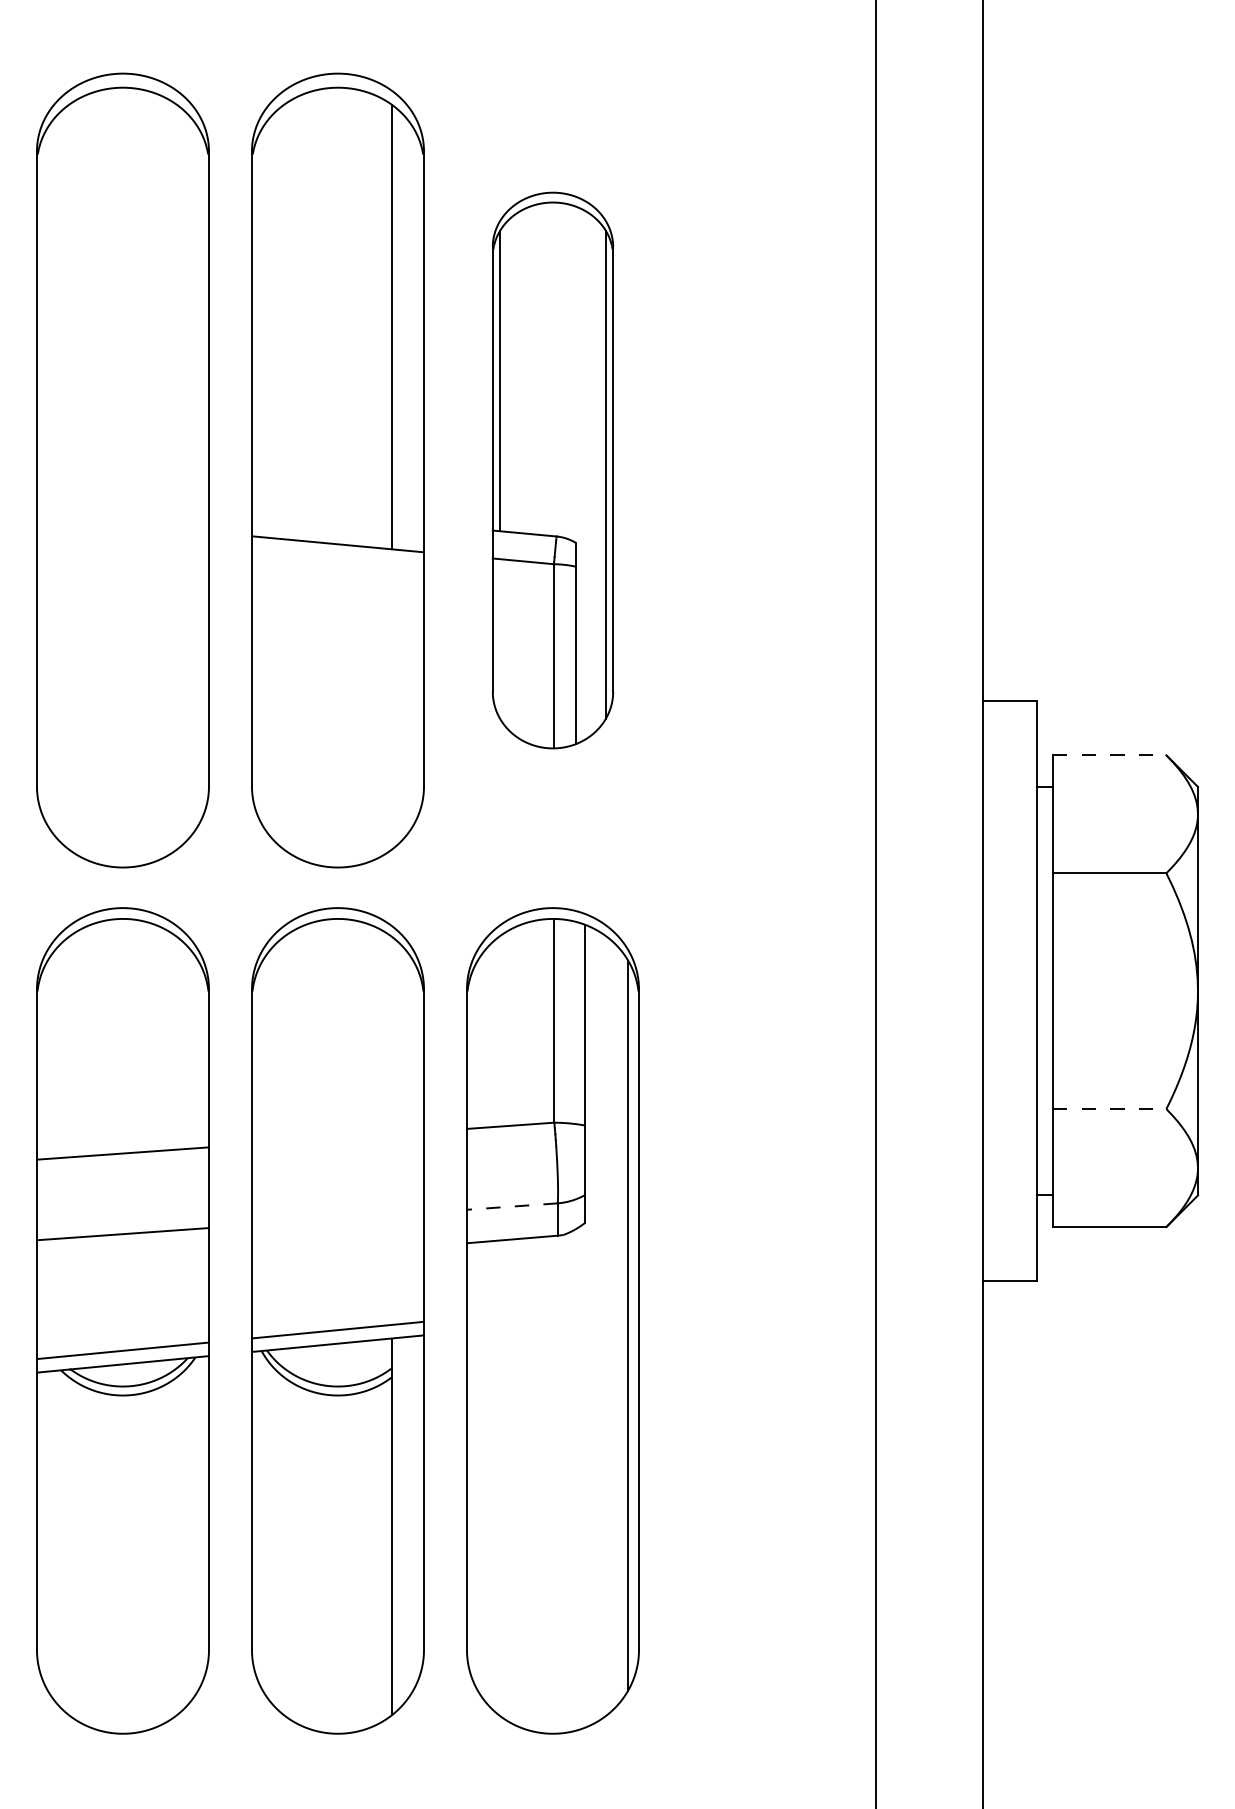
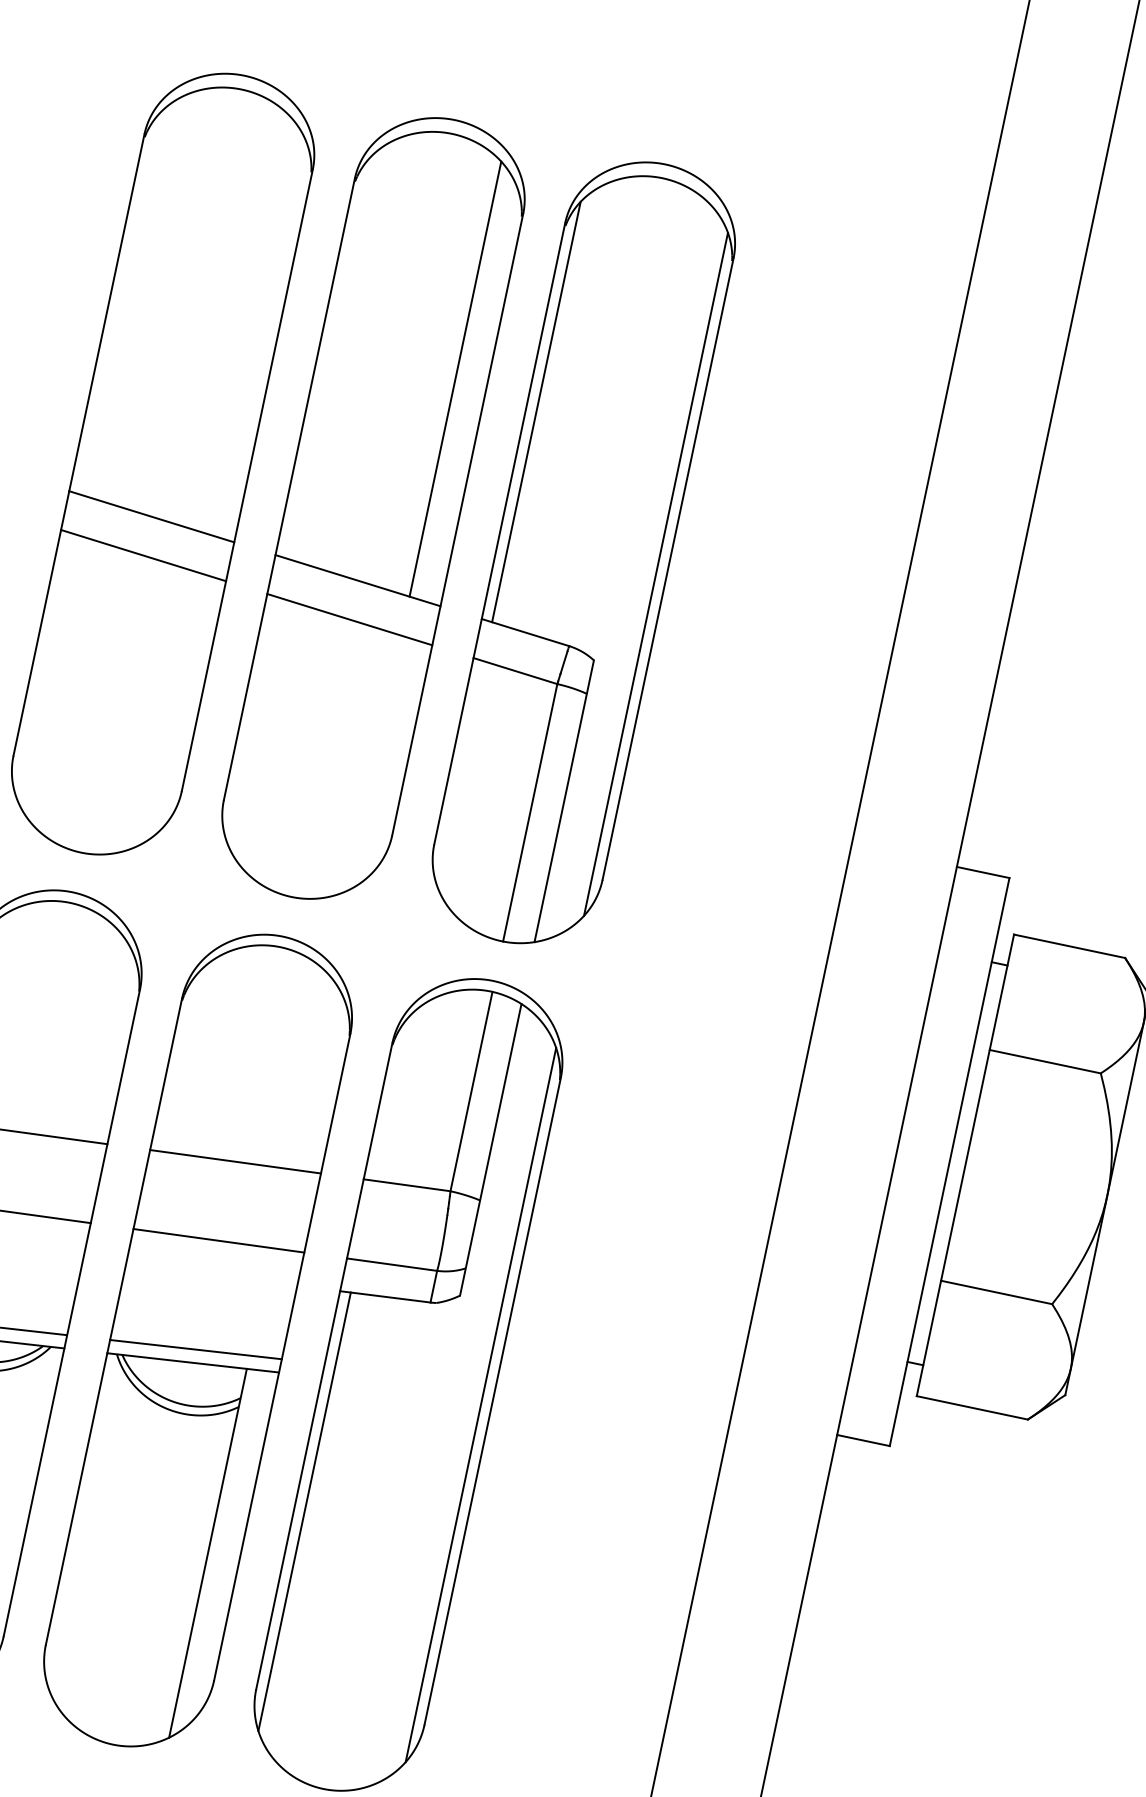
part: (552, 470) -> (583, 552), size x1.43
line: (122, 524) -> (151, 516), added
line: (122, 563) -> (143, 555), added
line: (337, 584) -> (349, 619), added
line: (1109, 755) -> (1069, 946), dashed -> solid
line: (1109, 1109) -> (996, 1292), dashed -> solid
line: (337, 1138) -> (235, 1162), added
line: (511, 1206) -> (391, 1264), dashed -> solid
line: (337, 1218) -> (218, 1240), added
line: (477, 1466) -> (304, 1511), added

